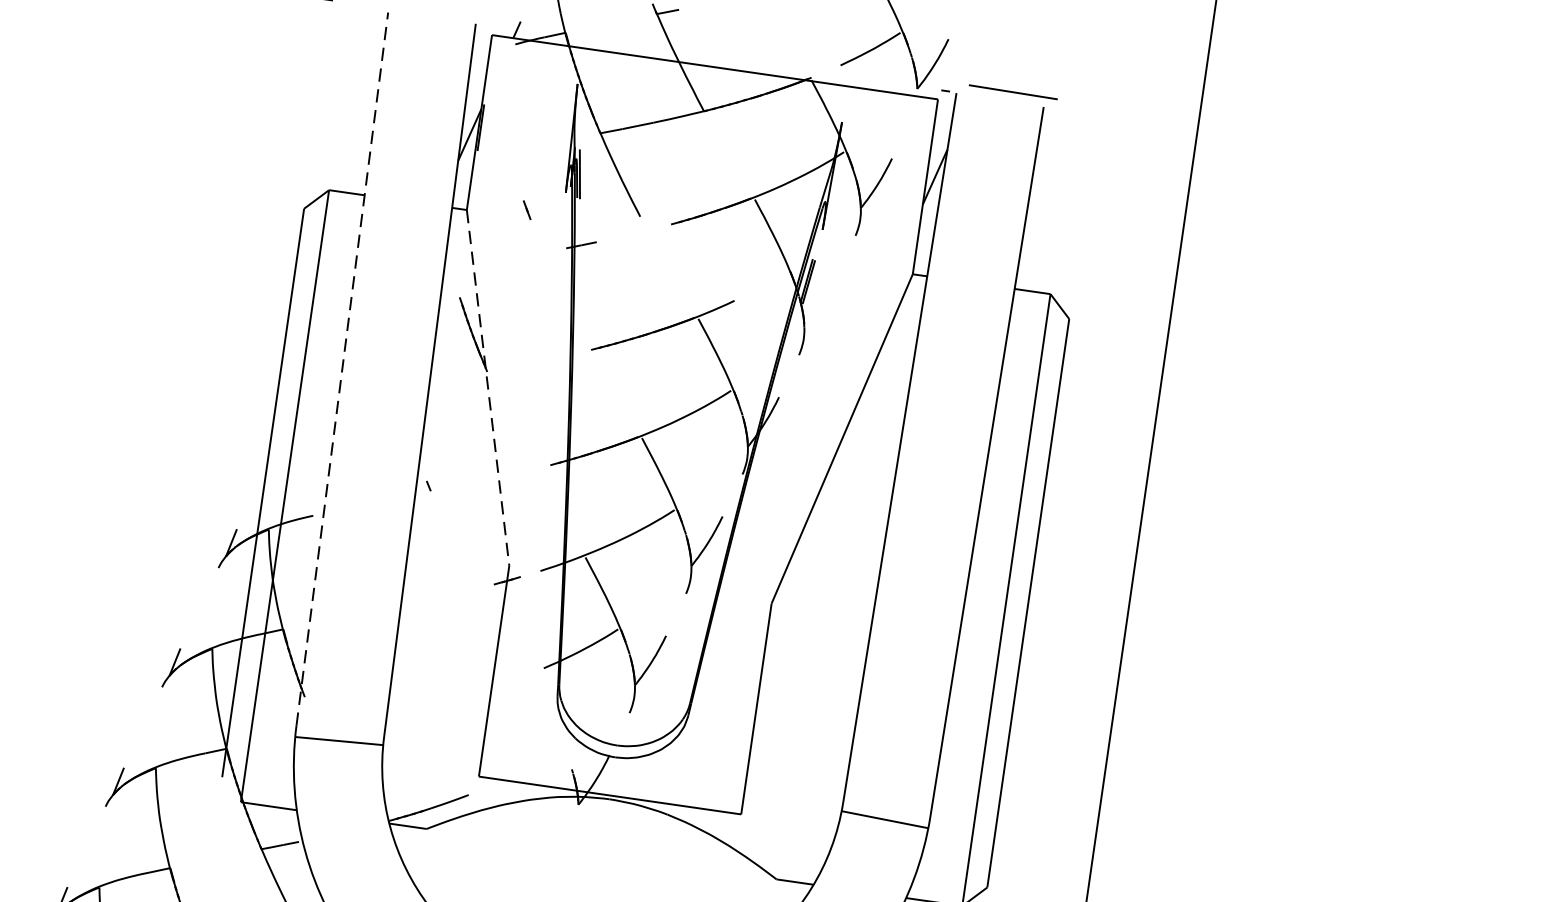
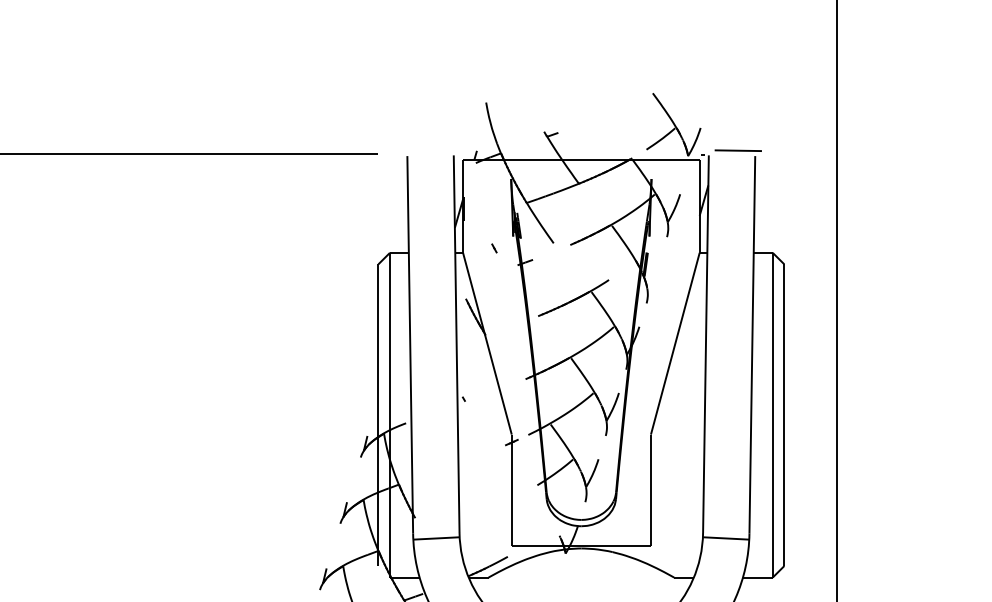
line: (342, 368) -> (410, 344), dashed -> solid
line: (488, 389) -> (487, 344), dashed -> solid

